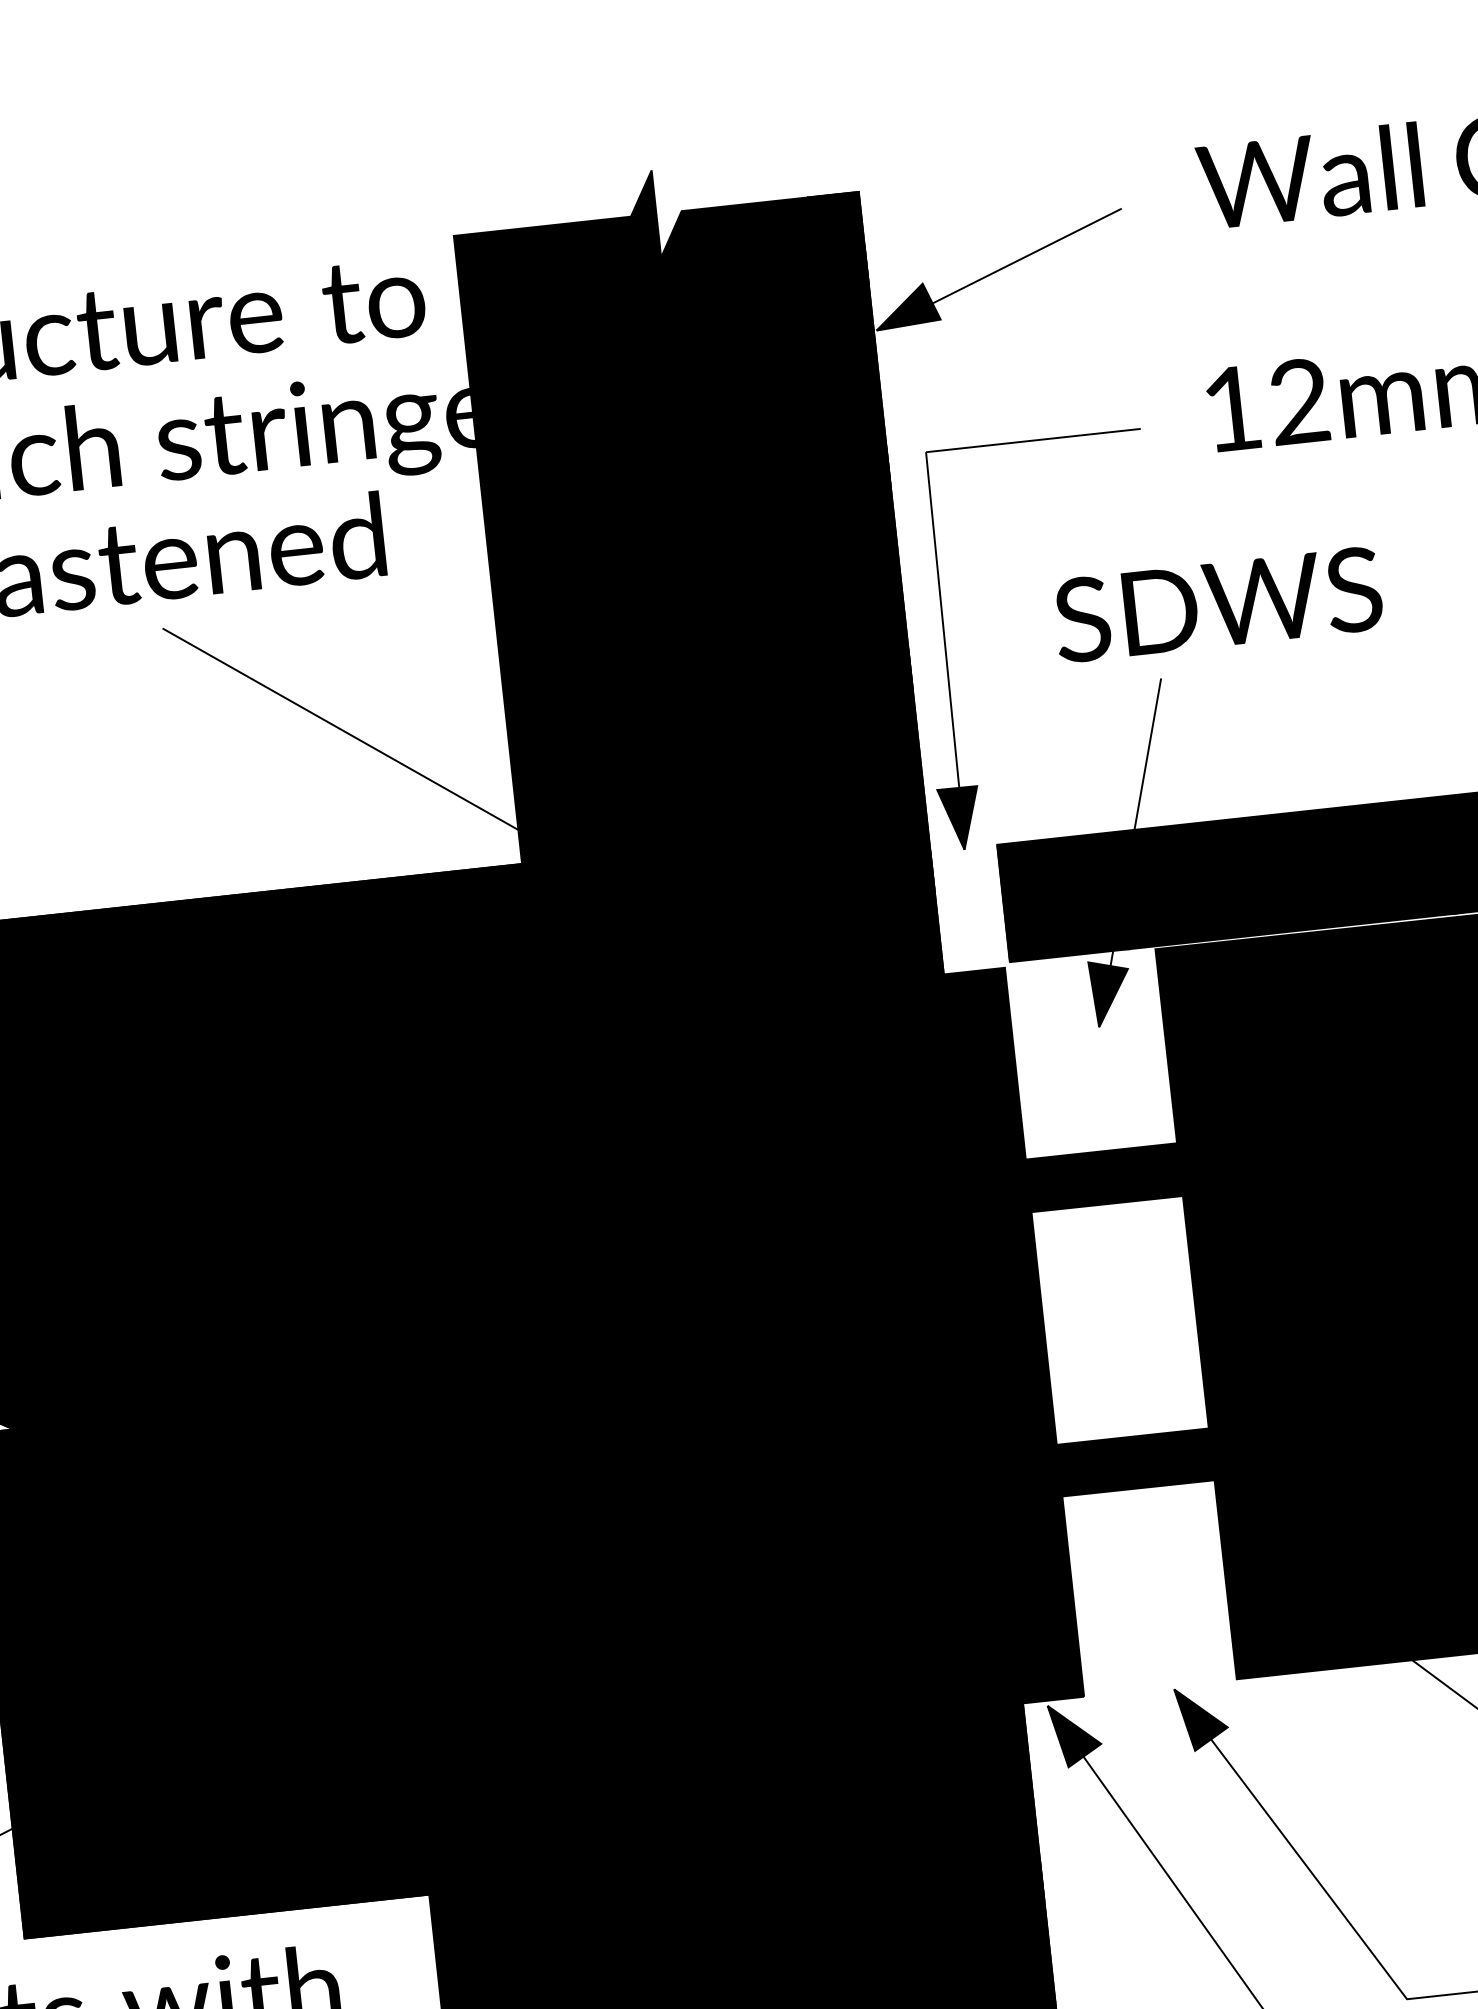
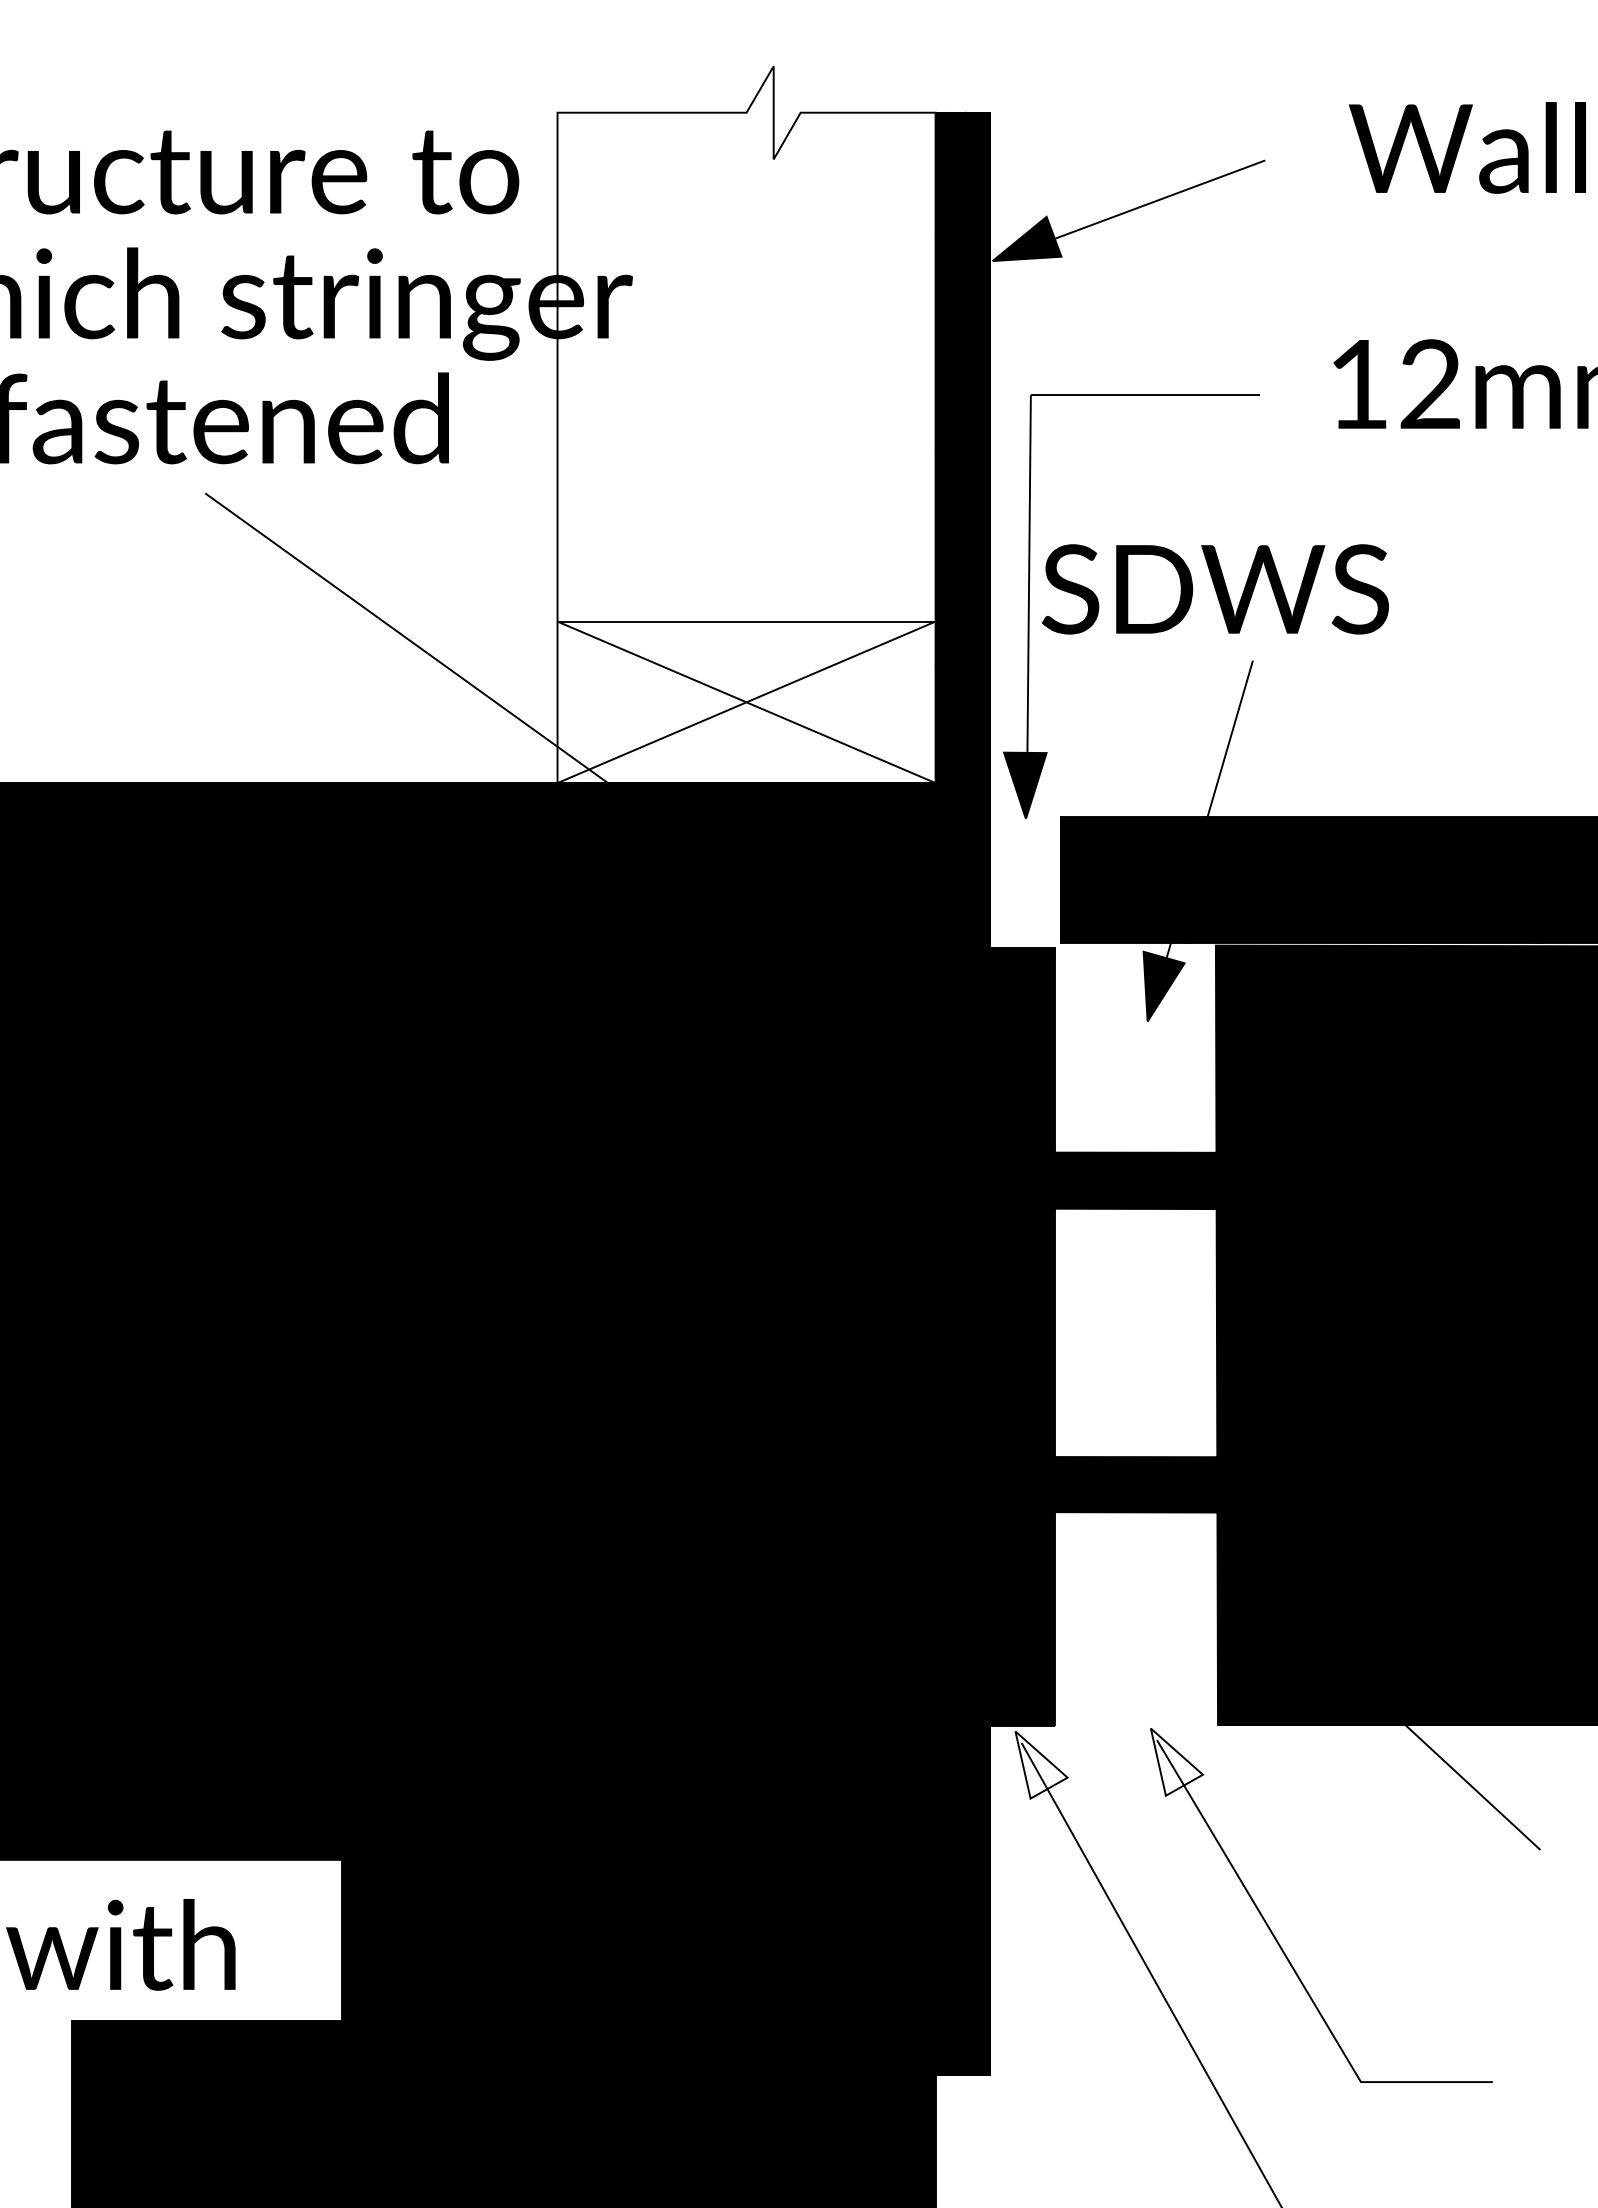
fill: (662, 508) -> (746, 424), removed
text: (1218, 604) -> (1215, 589), moved
fill: (1201, 1717) -> (1176, 1761), removed
fill: (1075, 1734) -> (1041, 1764), removed

